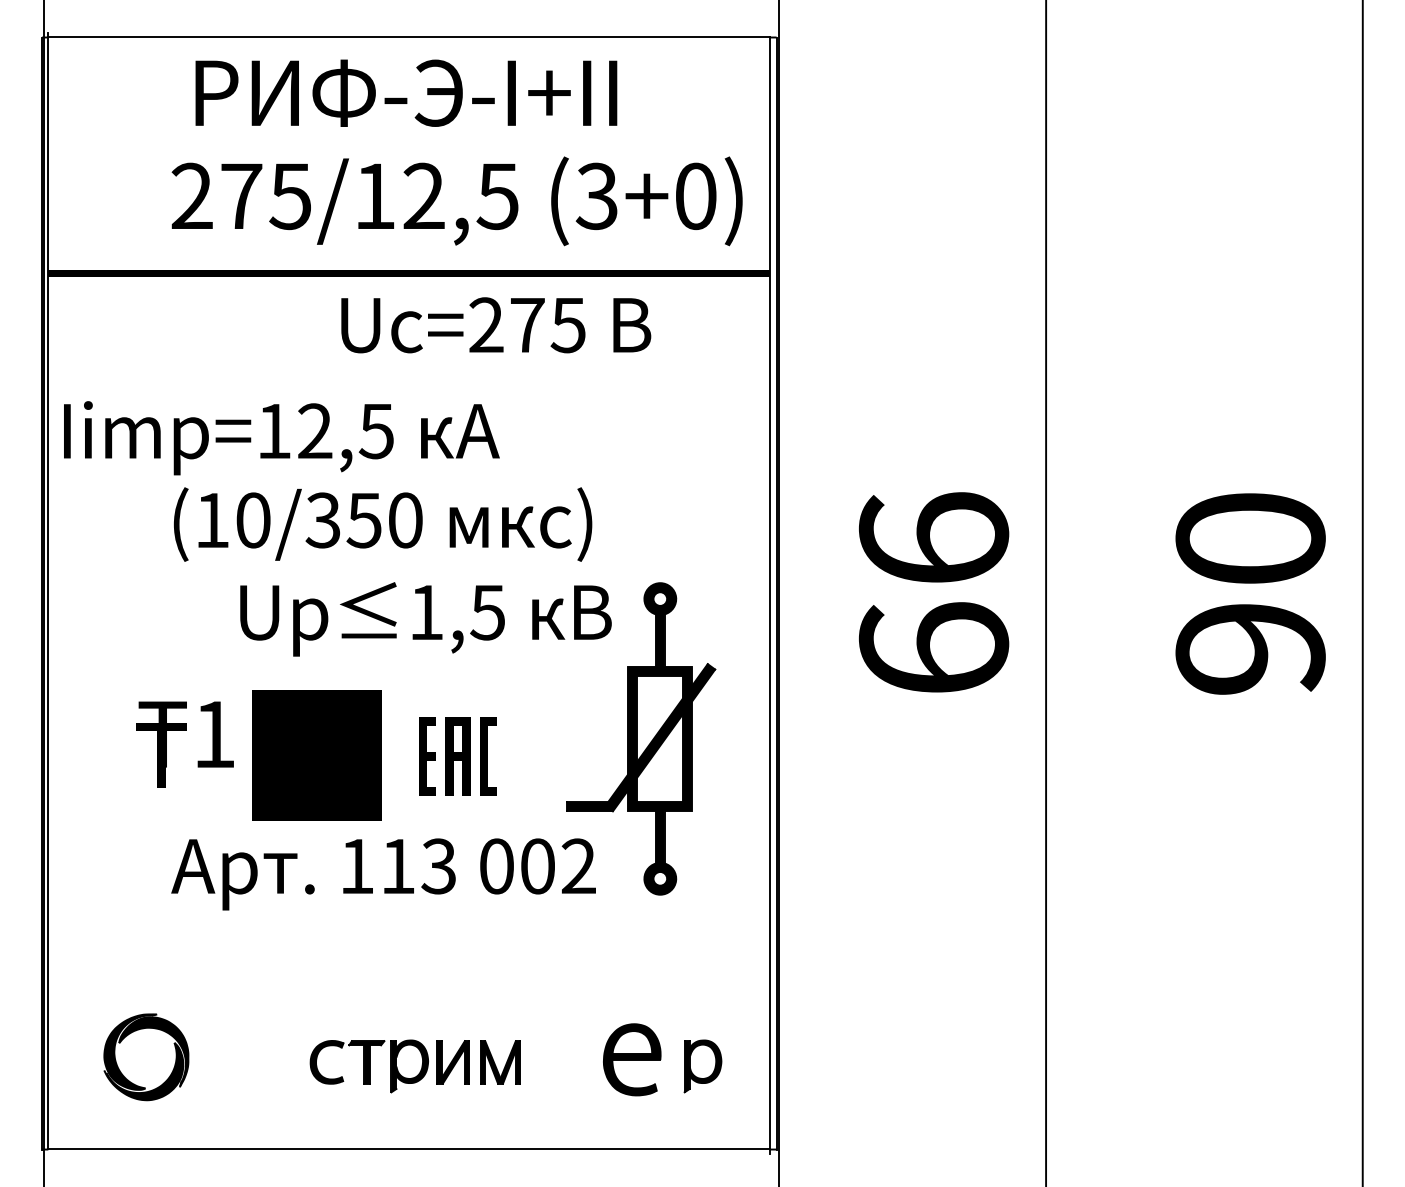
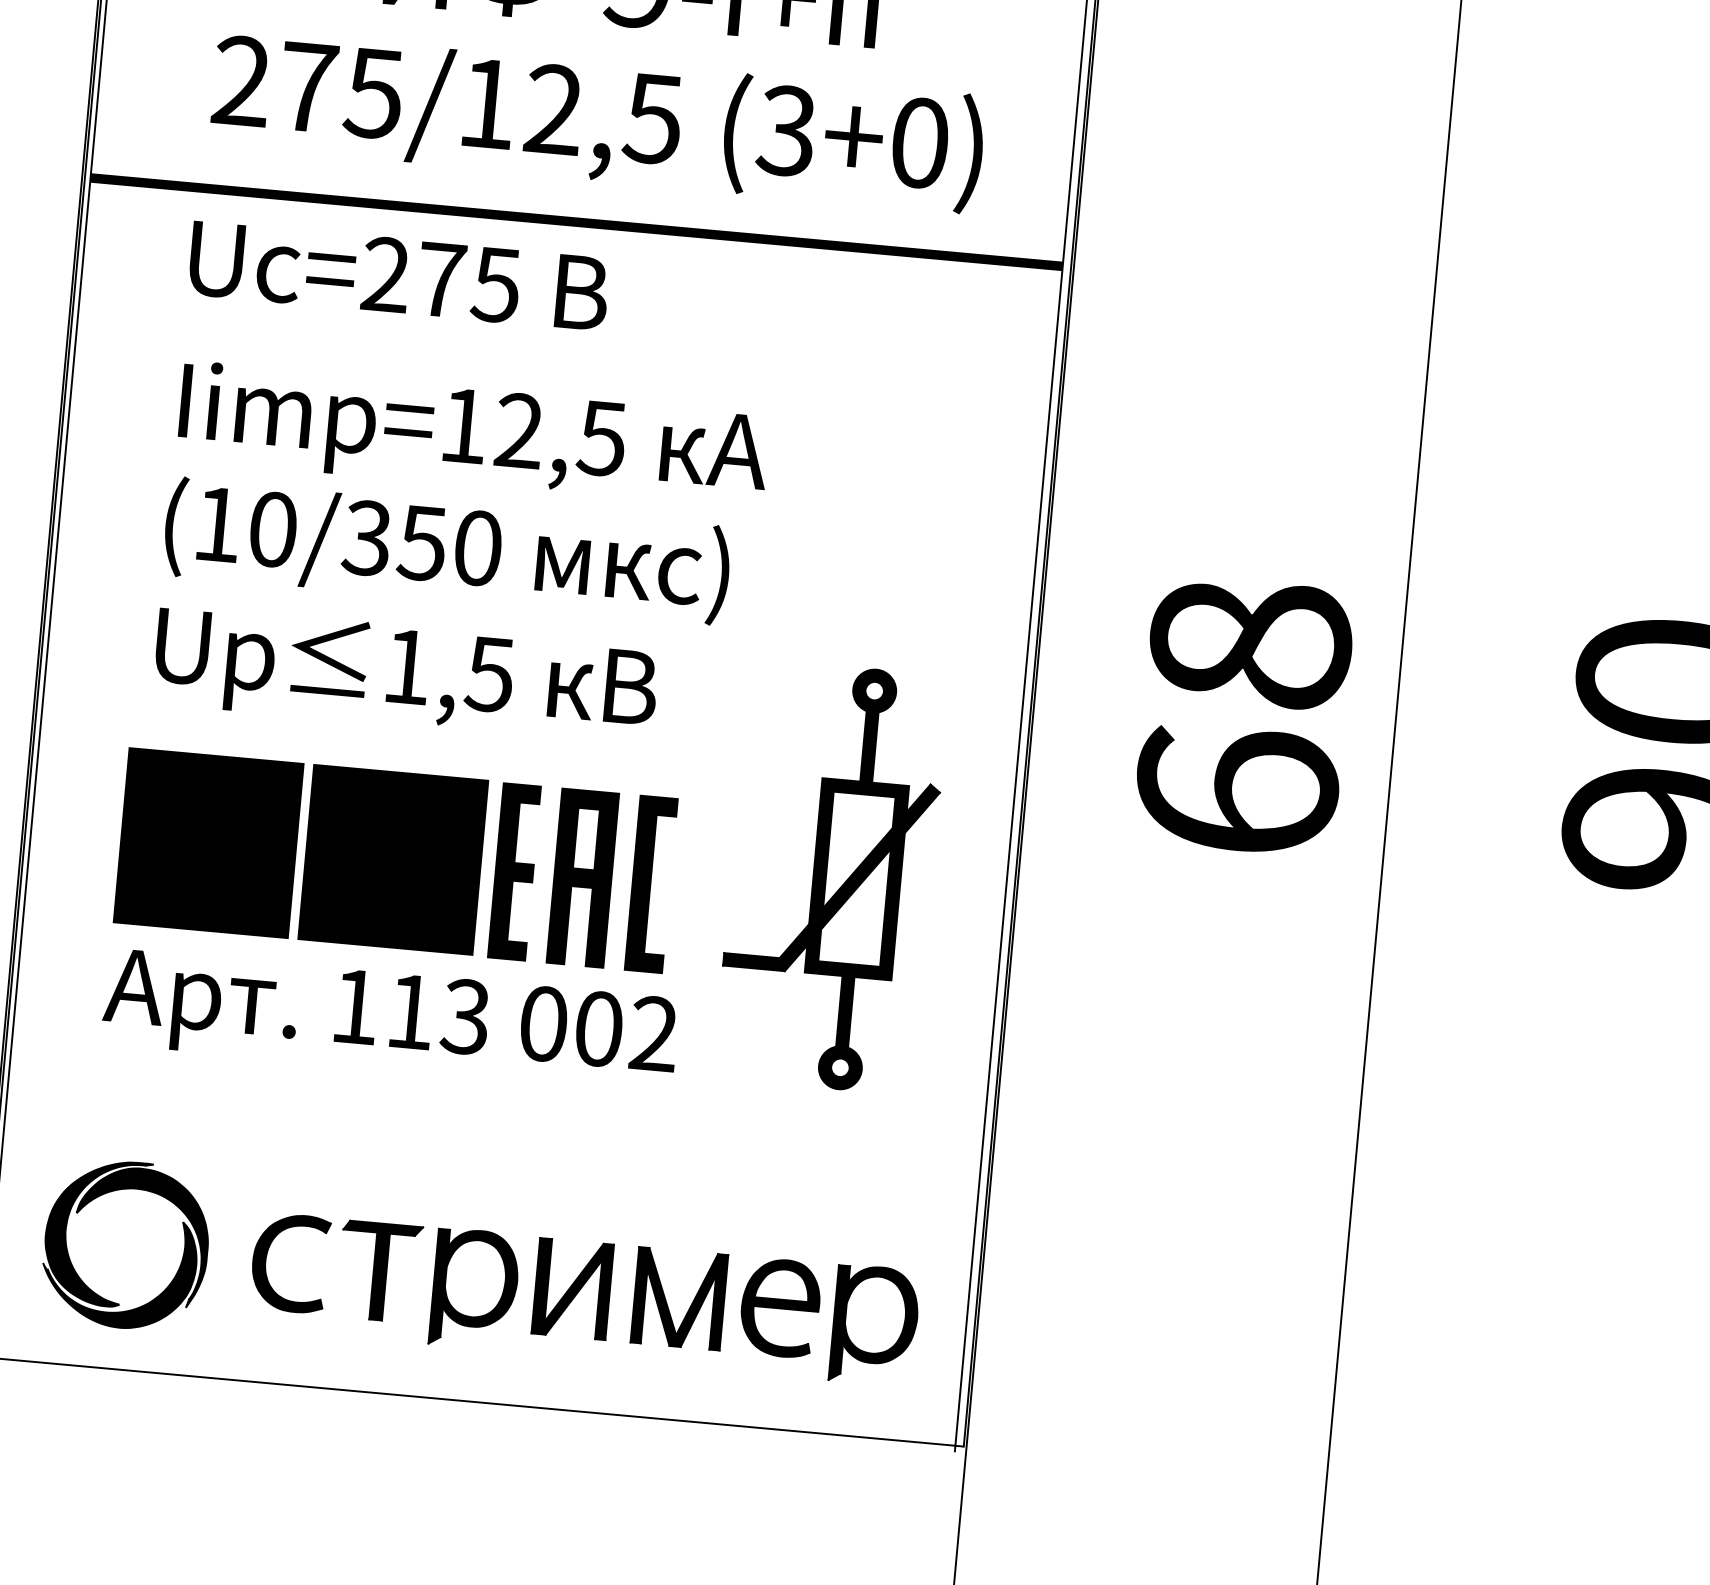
text: (456, 201) -> (596, 120), moved
text: (496, 325) -> (399, 276), moved
text: (281, 438) -> (473, 436), moved
text: (383, 524) -> (447, 551), moved
text: (933, 538) -> (1249, 643), 66 -> 68
text: (425, 619) -> (405, 676), moved
fill: (179, 755) -> (208, 842), added
part: (457, 756) -> (582, 878), size x1.67
text: (383, 874) -> (390, 1020), moved
part: (146, 1057) -> (126, 1245), size x1.43
part: (415, 1066) -> (487, 1290), size x1.67
part: (702, 1066) -> (874, 1325), size x1.67

